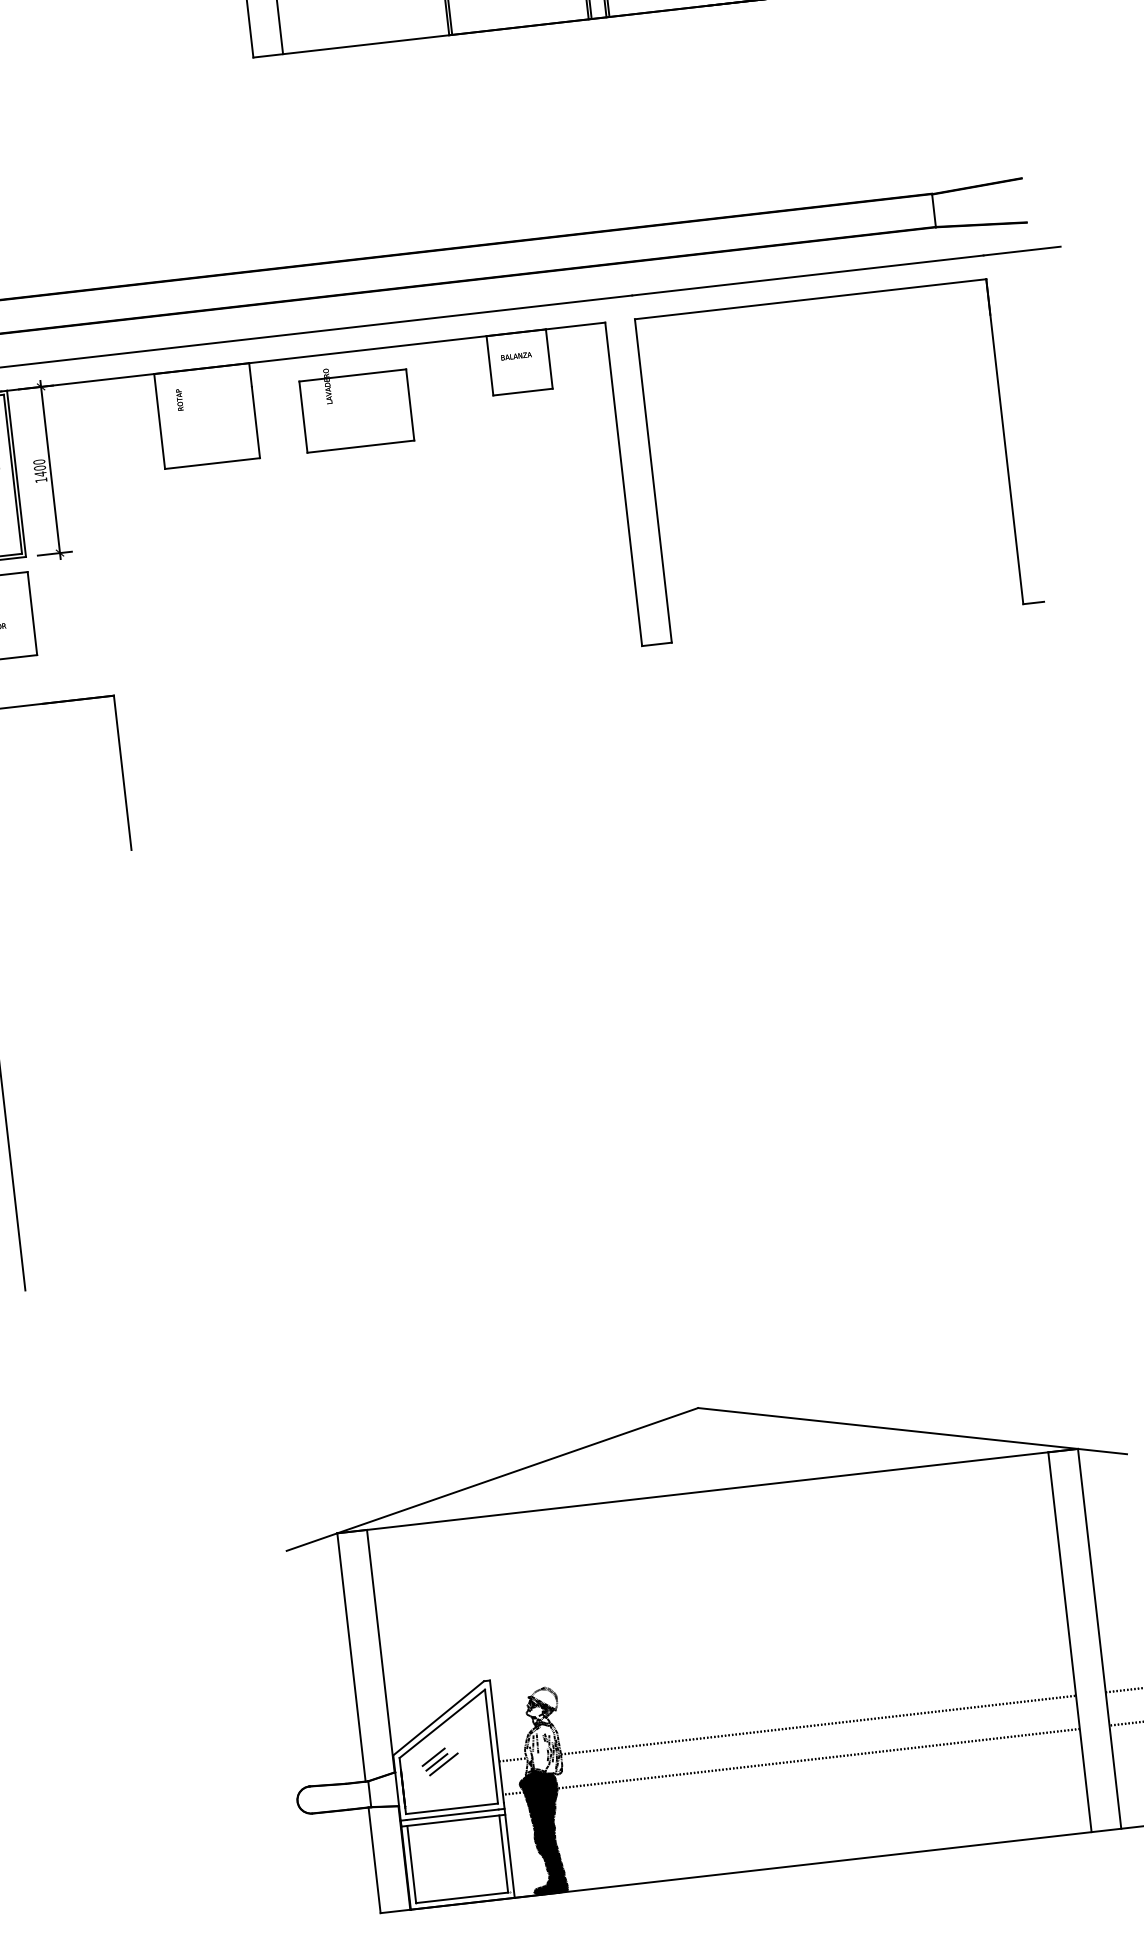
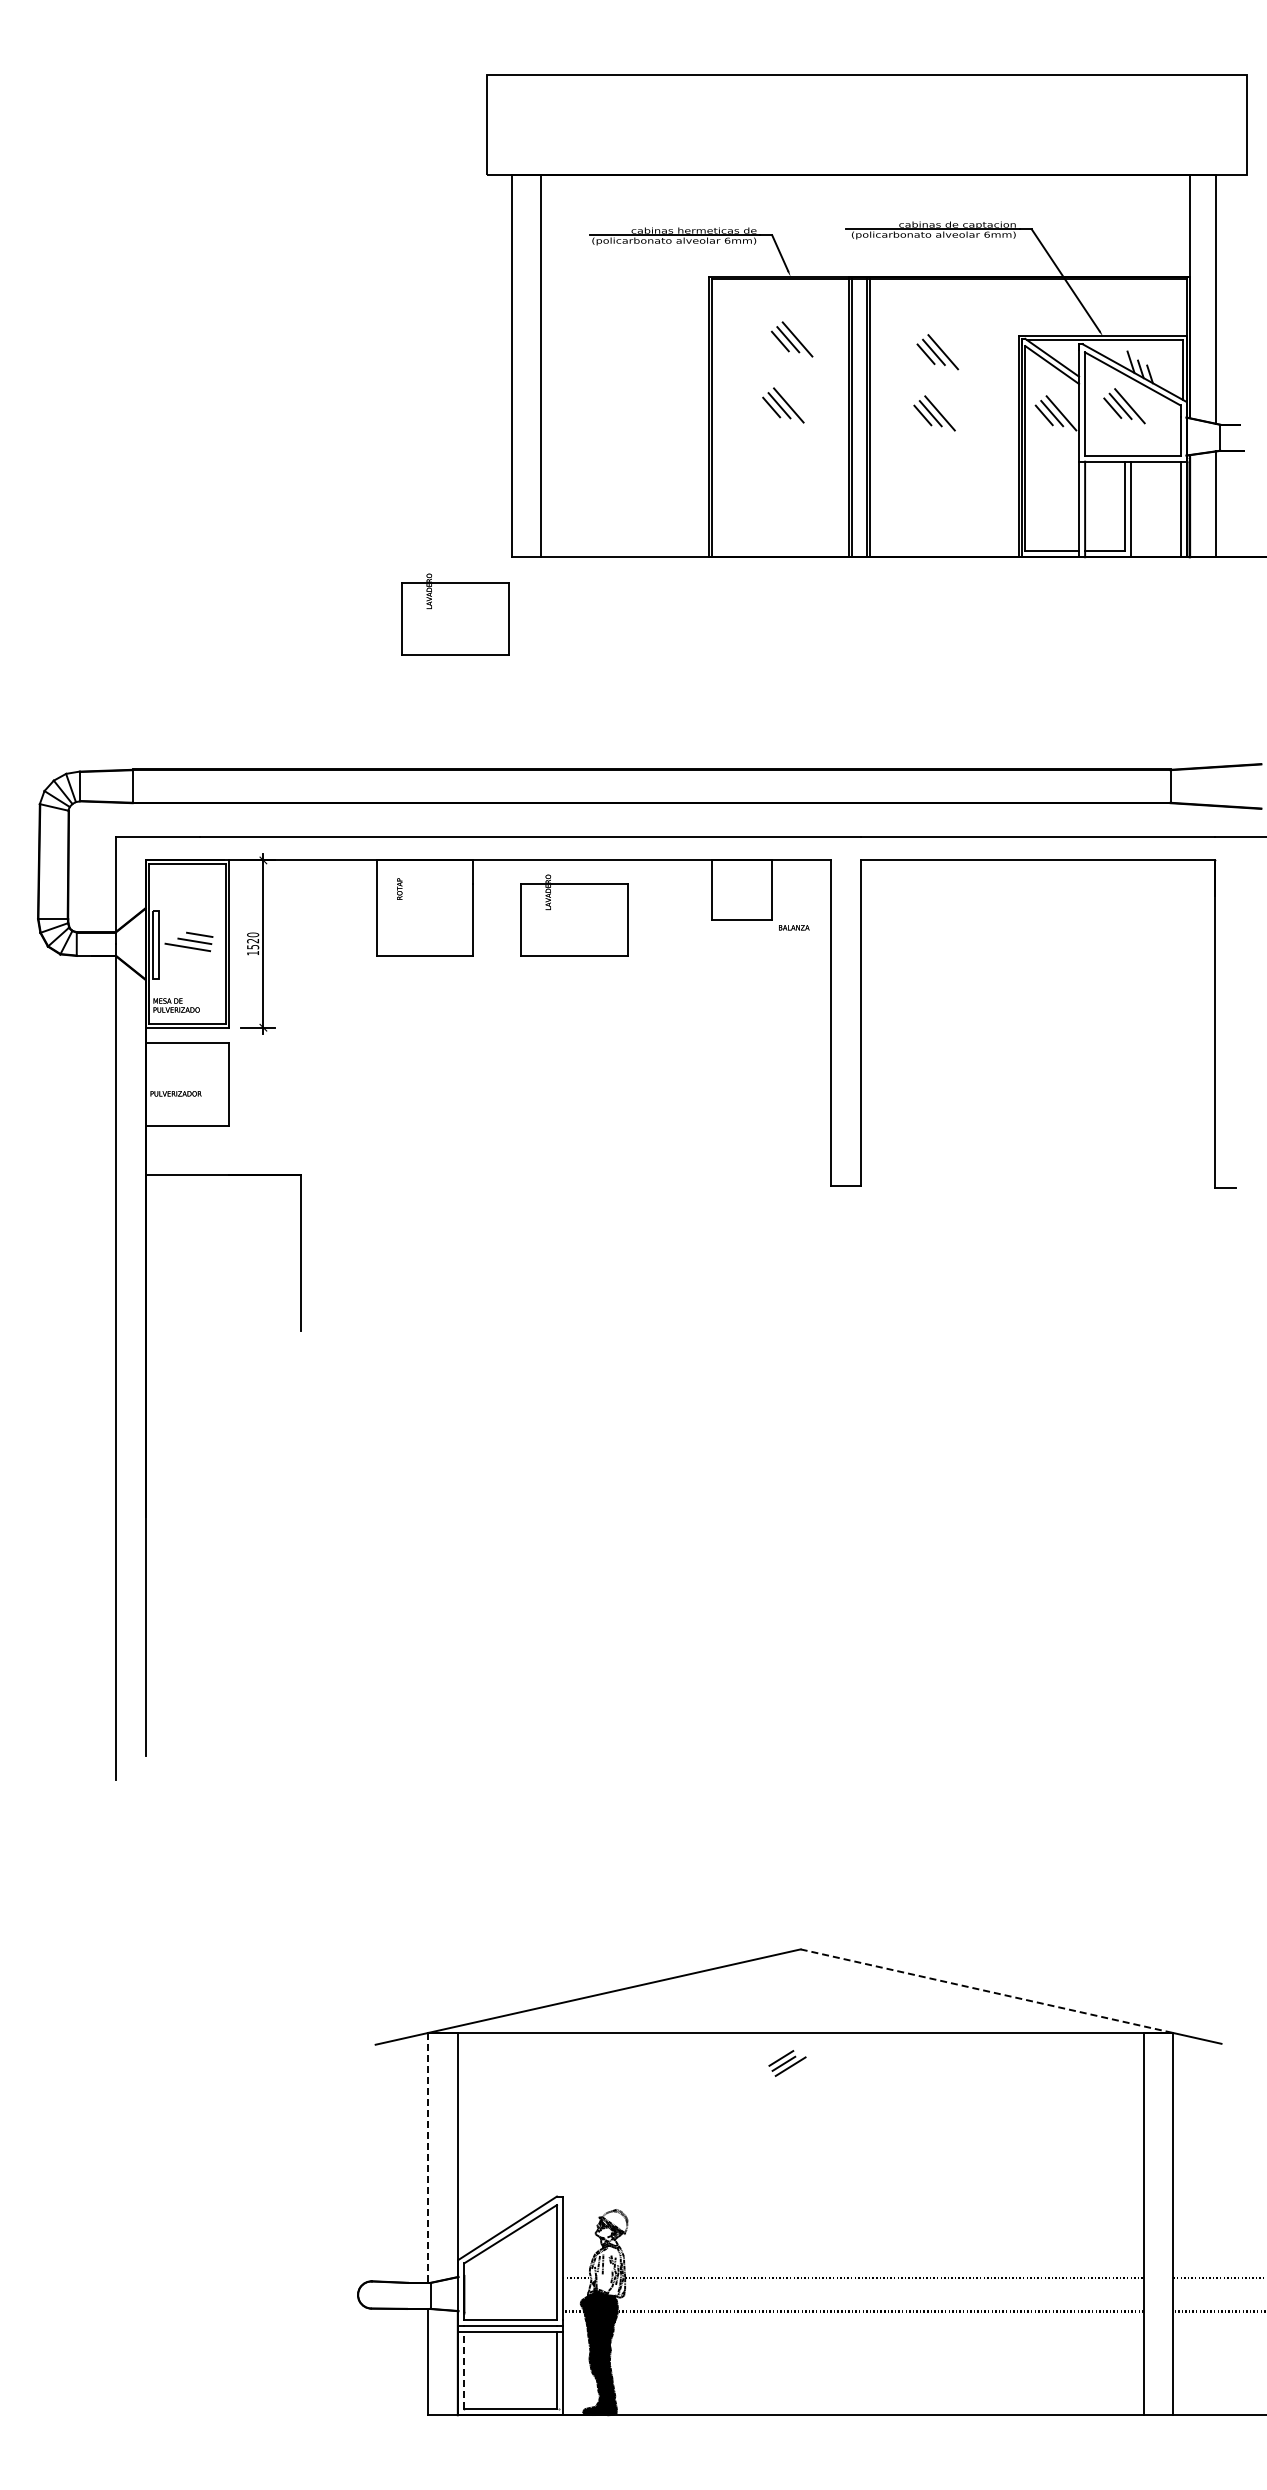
part: (204, 120) -> (455, 614), added
text: (516, 355) -> (794, 927), moved
text: (40, 470) -> (253, 943), 1400 -> 1520
line: (888, 1428) -> (987, 1991), solid -> dashed
line: (351, 1658) -> (427, 2158), solid -> dashed
part: (440, 1761) -> (787, 2063), moved
line: (411, 1864) -> (464, 2370), solid -> dashed

